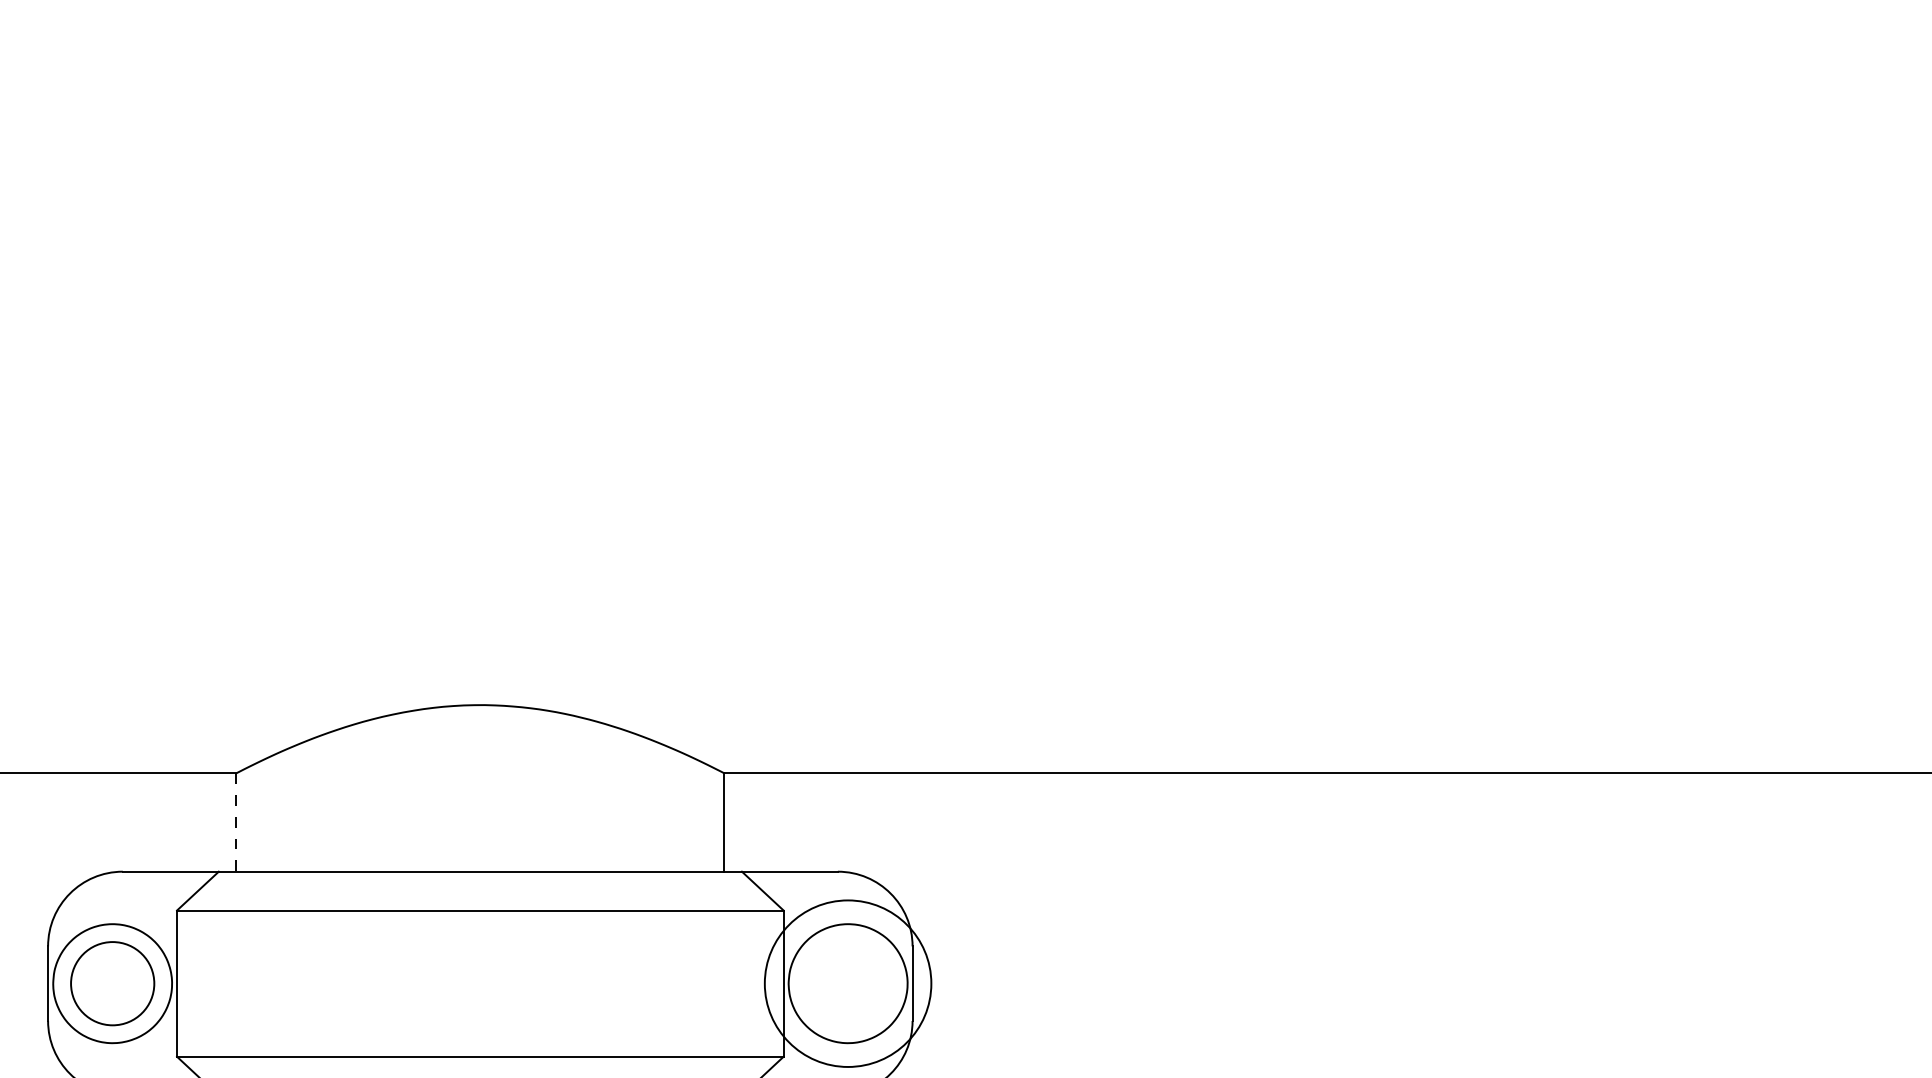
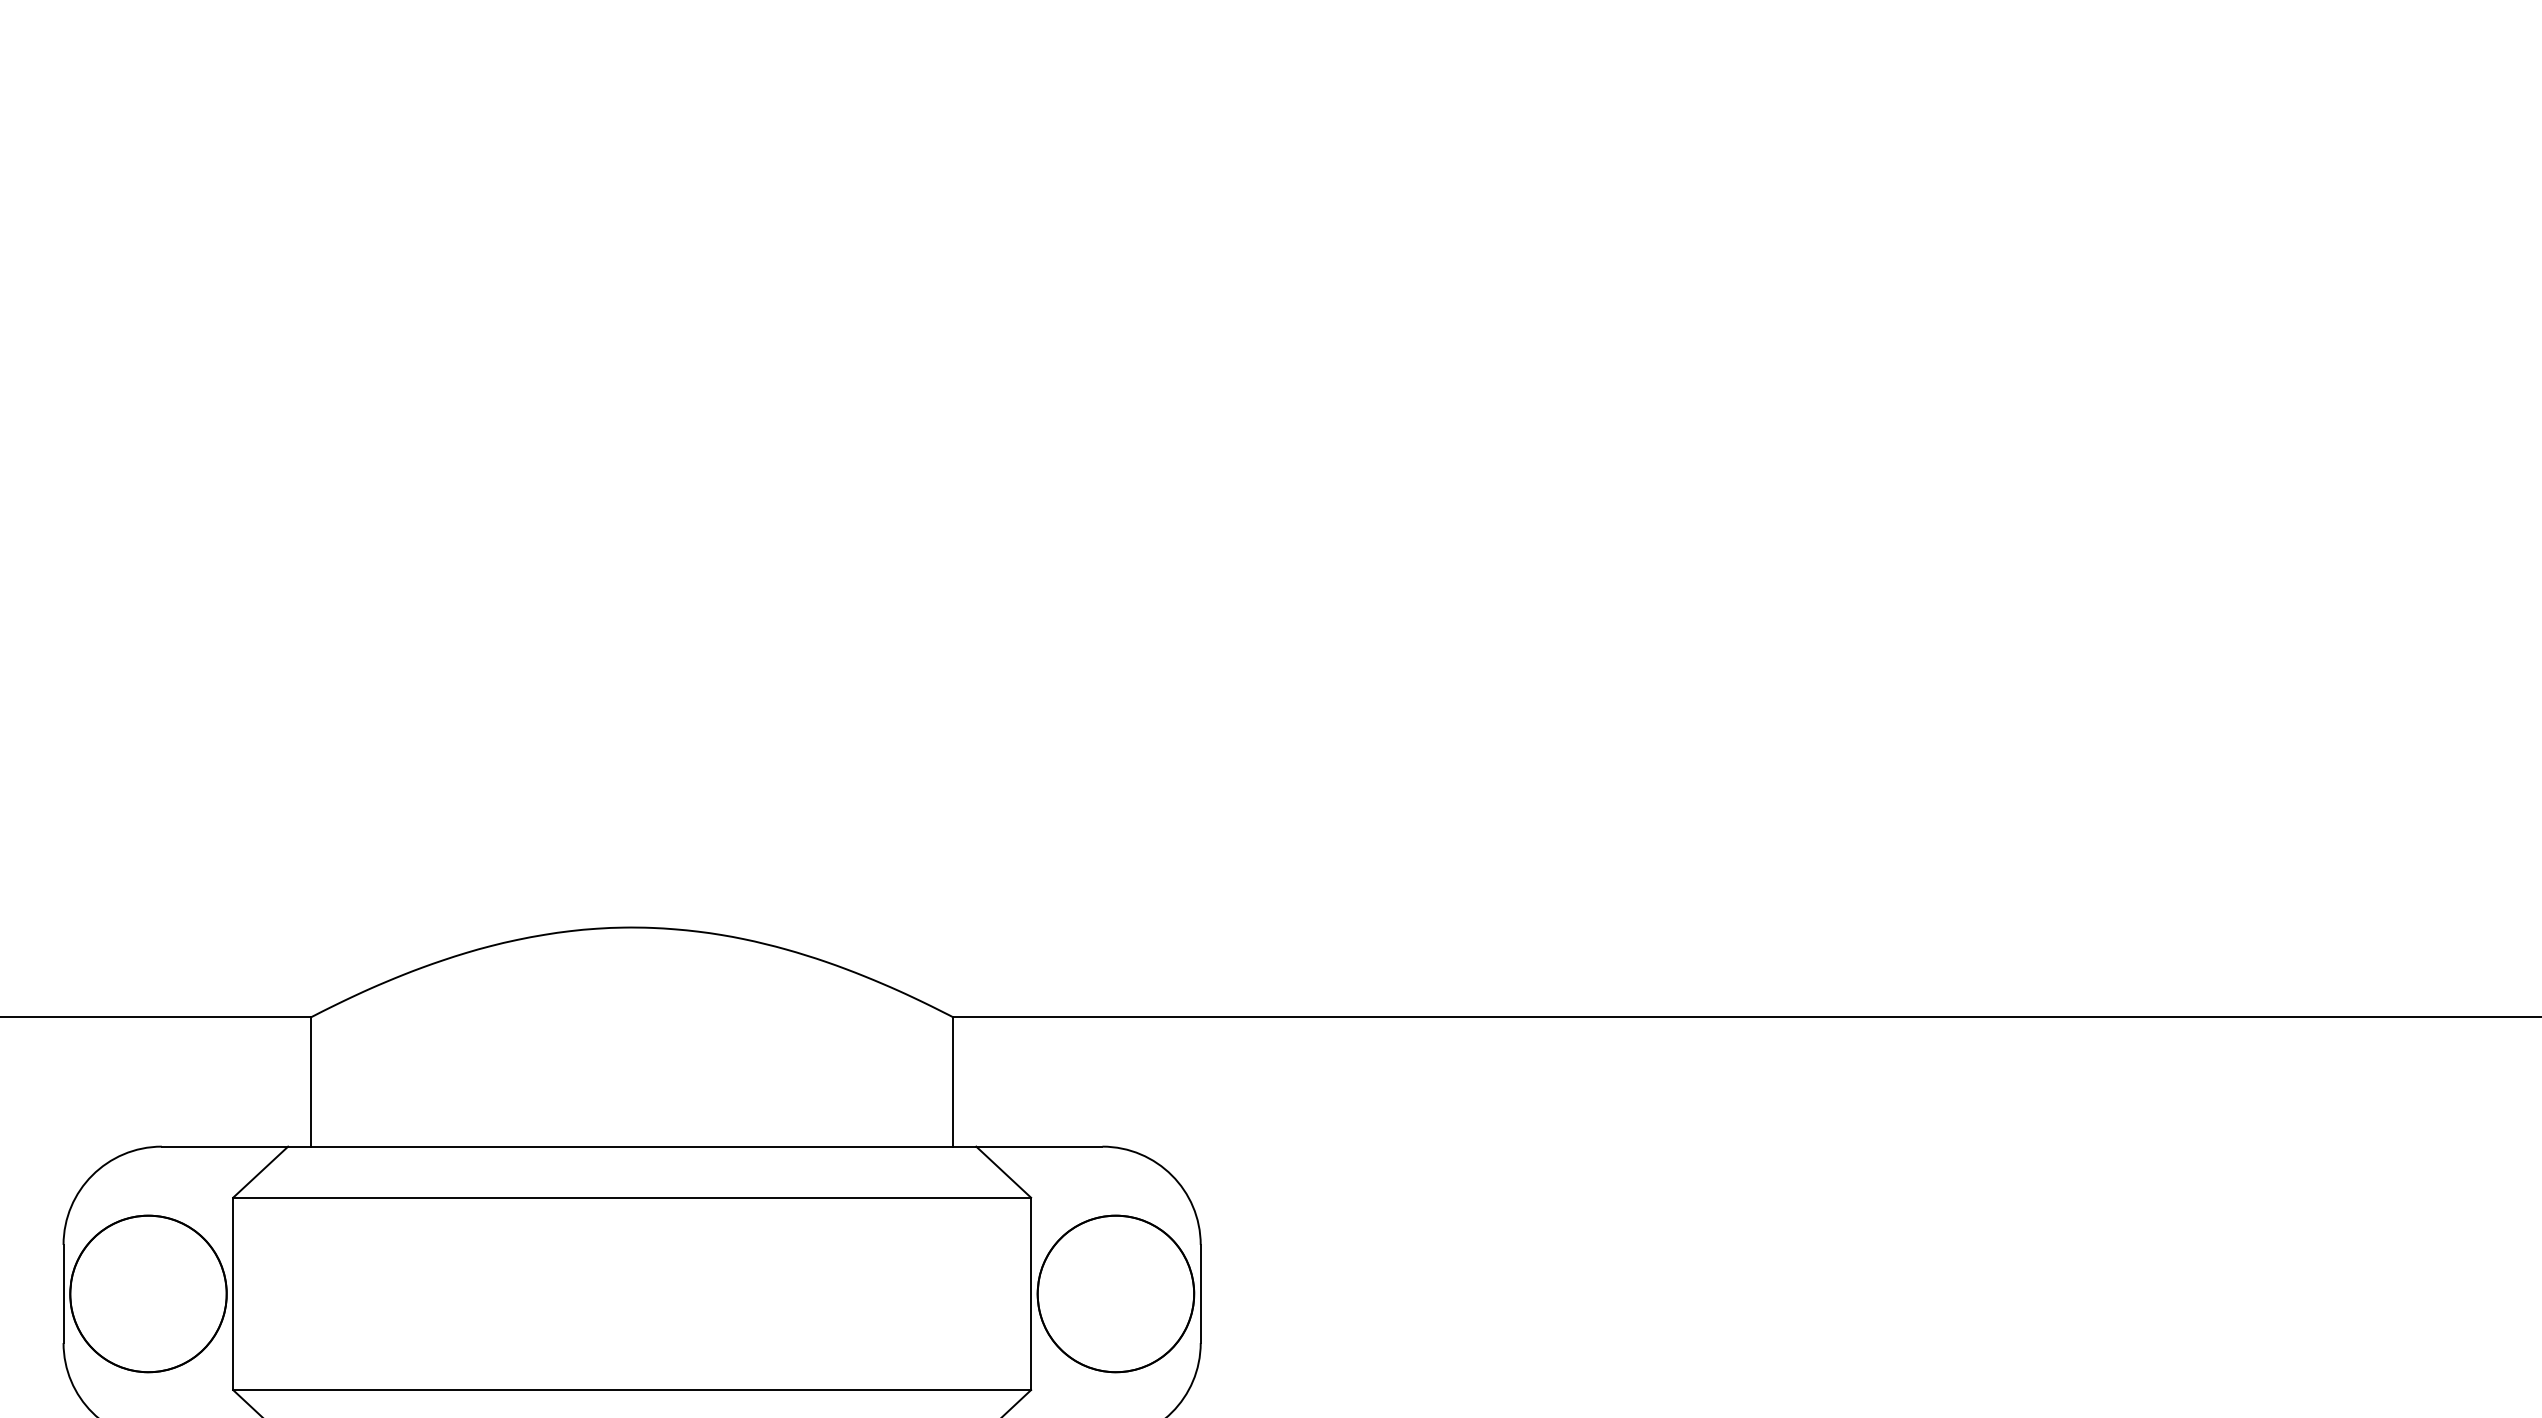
line: (236, 822) -> (311, 1081), dashed -> solid
circle: (112, 983) -> (148, 1293), size x1.43
circle: (847, 983) -> (1115, 1293), size x0.71

